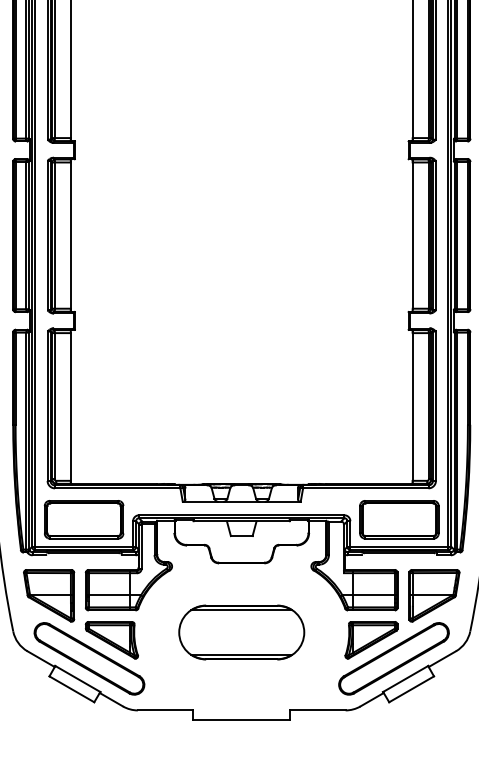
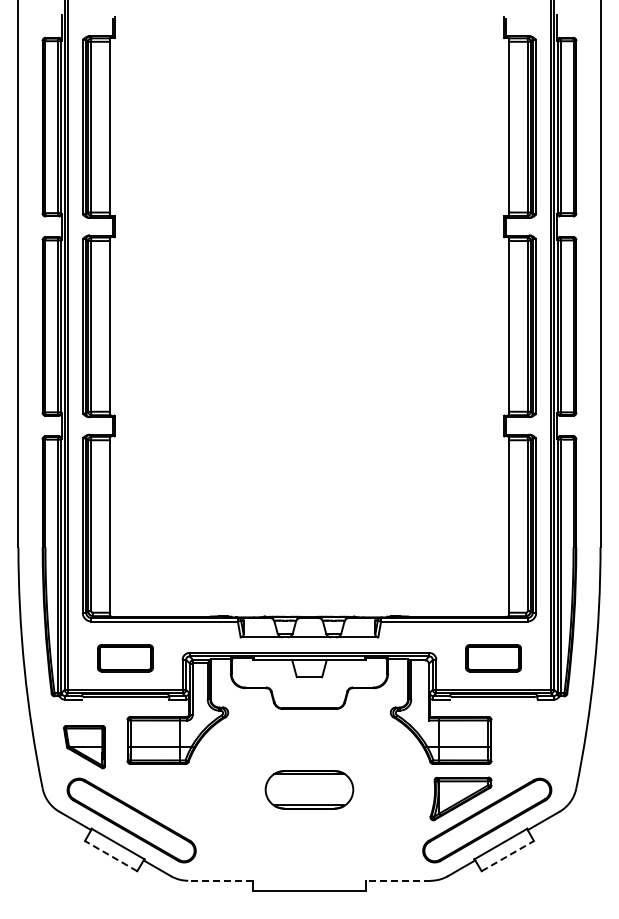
part: (84, 520) -> (125, 658), size x0.6
part: (399, 520) -> (493, 658), size x0.6
part: (49, 596) -> (84, 747), size x0.7
part: (434, 596) -> (534, 747), removed
part: (241, 632) -> (309, 789), size x0.6
part: (111, 639) -> (157, 798), removed
line: (71, 688) -> (110, 855), solid -> dashed
line: (412, 688) -> (508, 855), solid -> dashed
line: (165, 710) -> (220, 880), solid -> dashed
line: (317, 710) -> (397, 880), solid -> dashed

